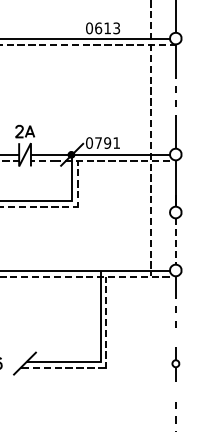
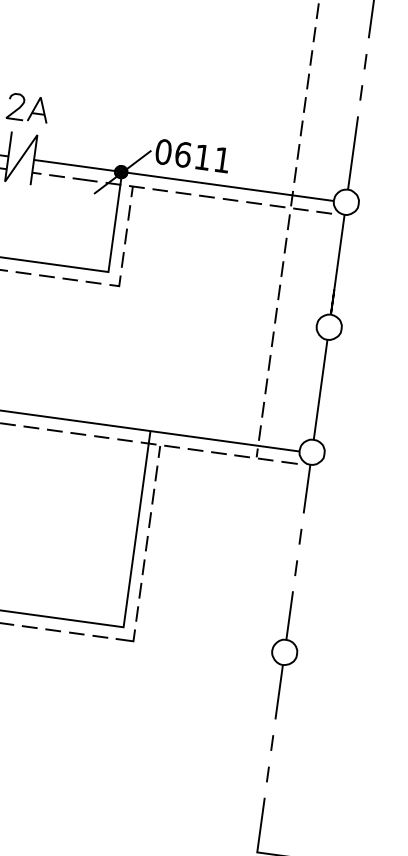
text: (103, 142) -> (194, 154), 0791 -> 0611
line: (175, 242) -> (319, 391), dashed -> solid
part: (175, 364) -> (283, 654), size x1.67

